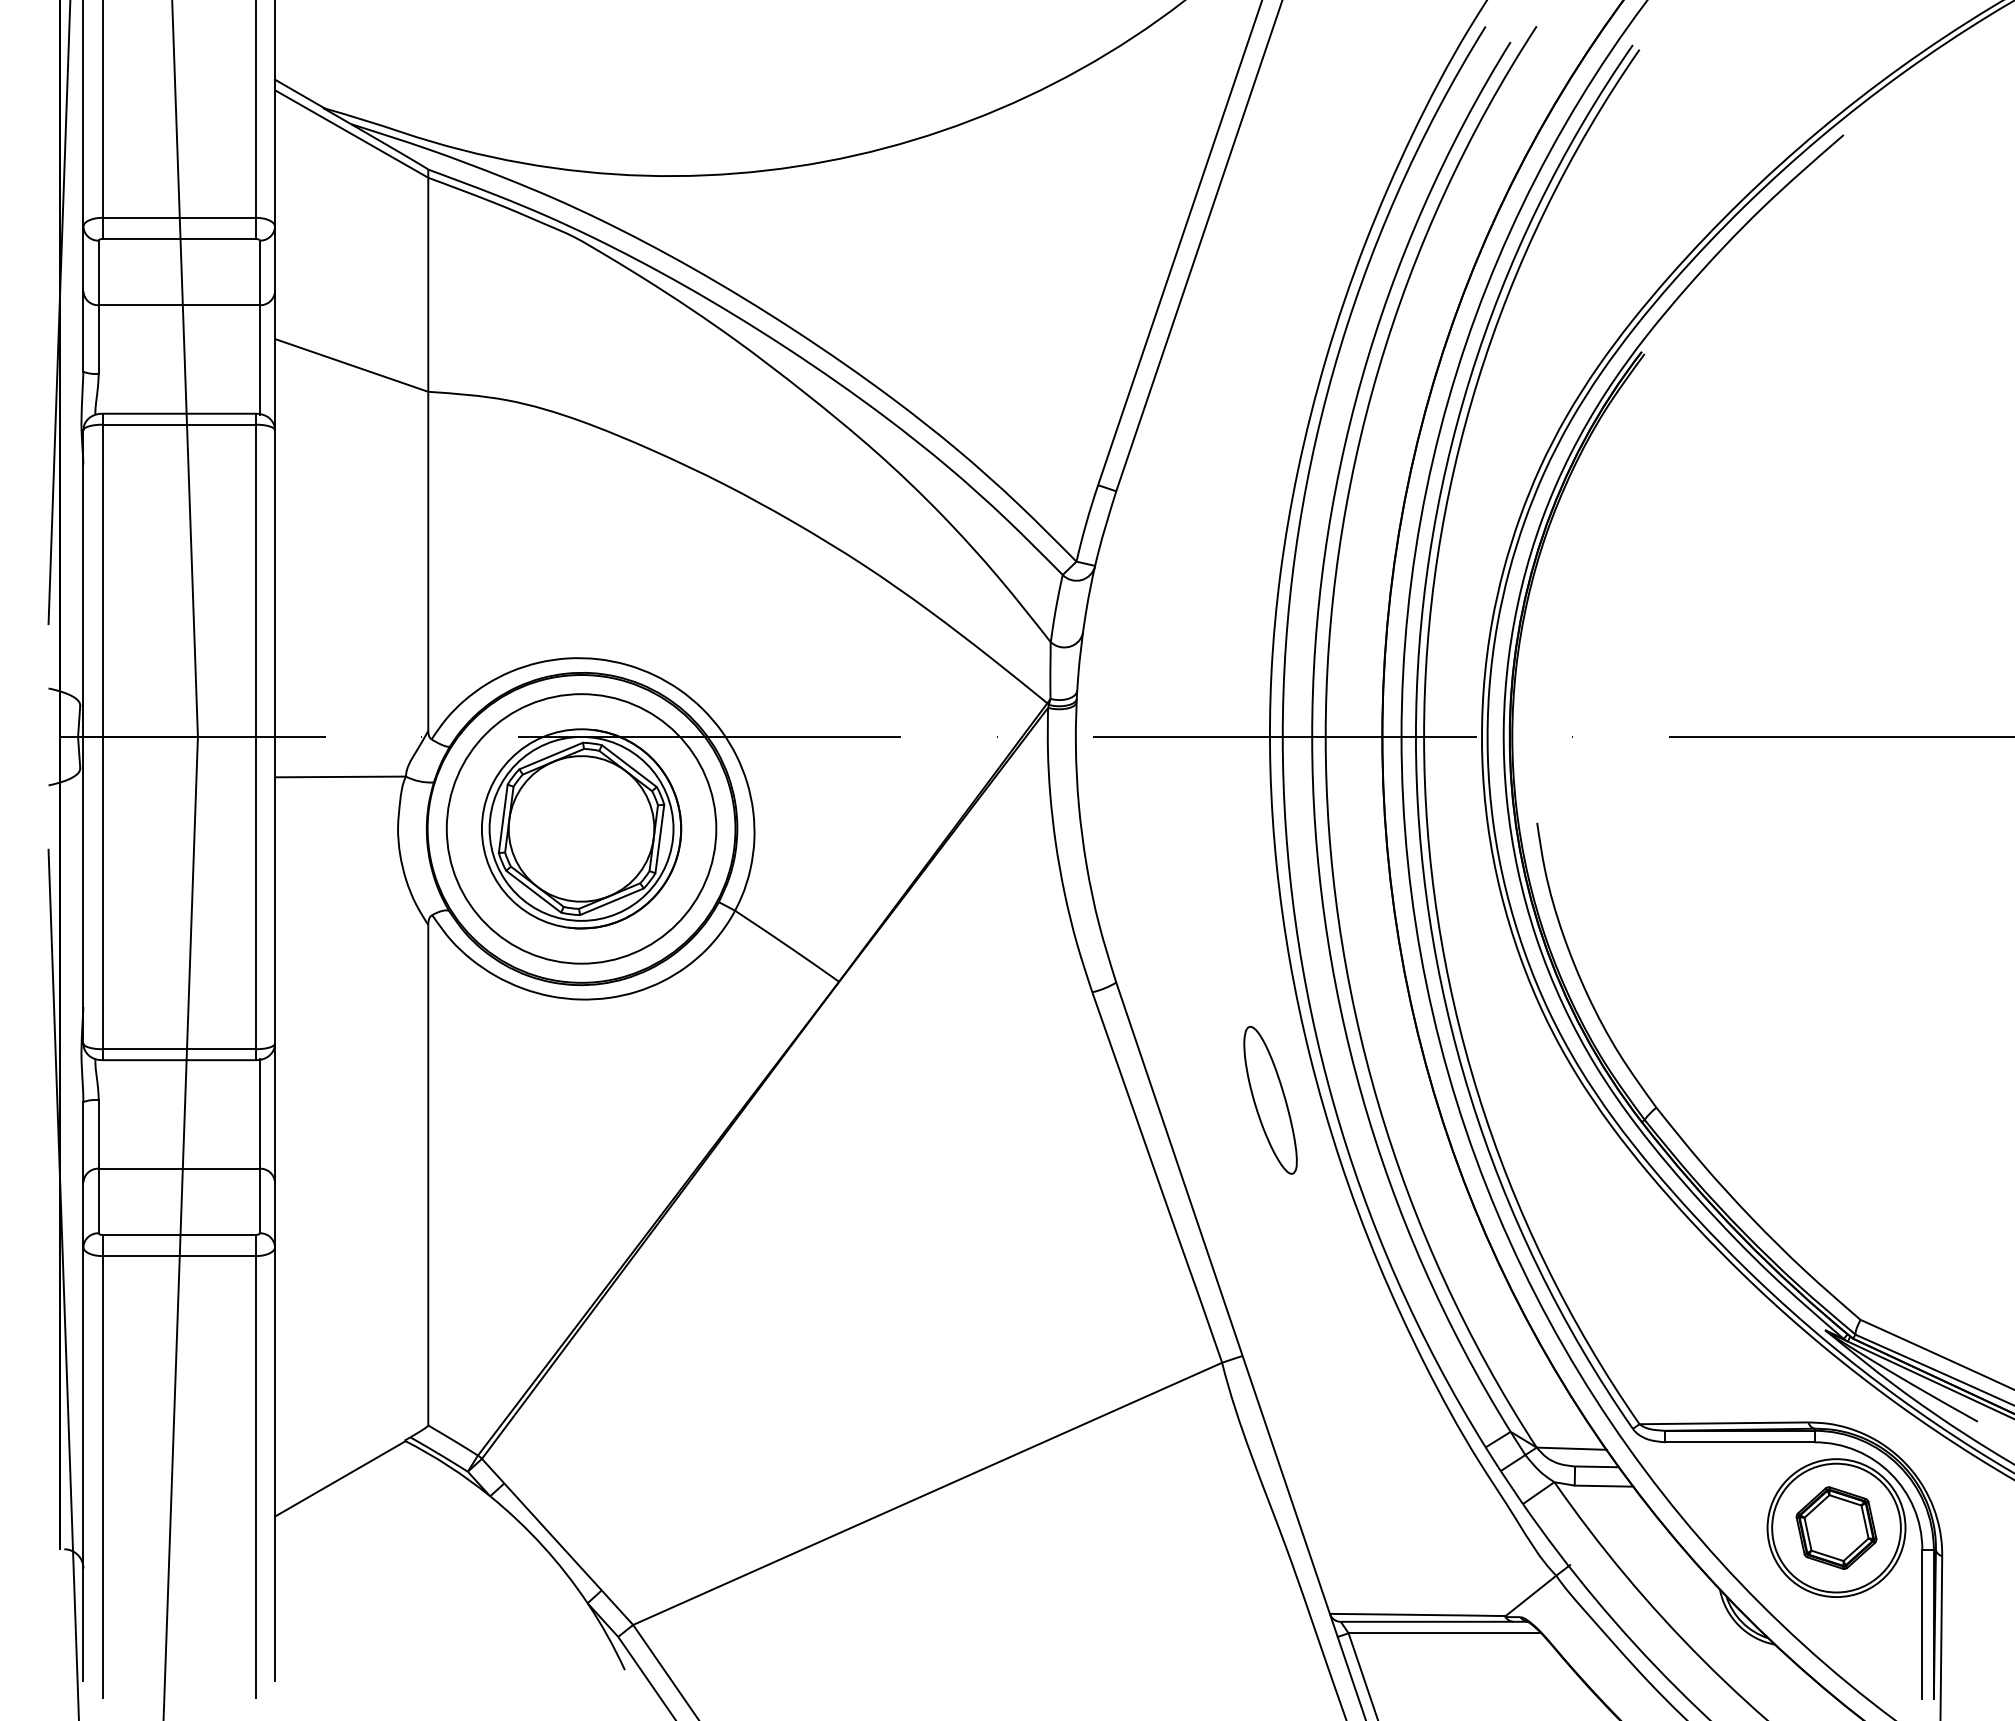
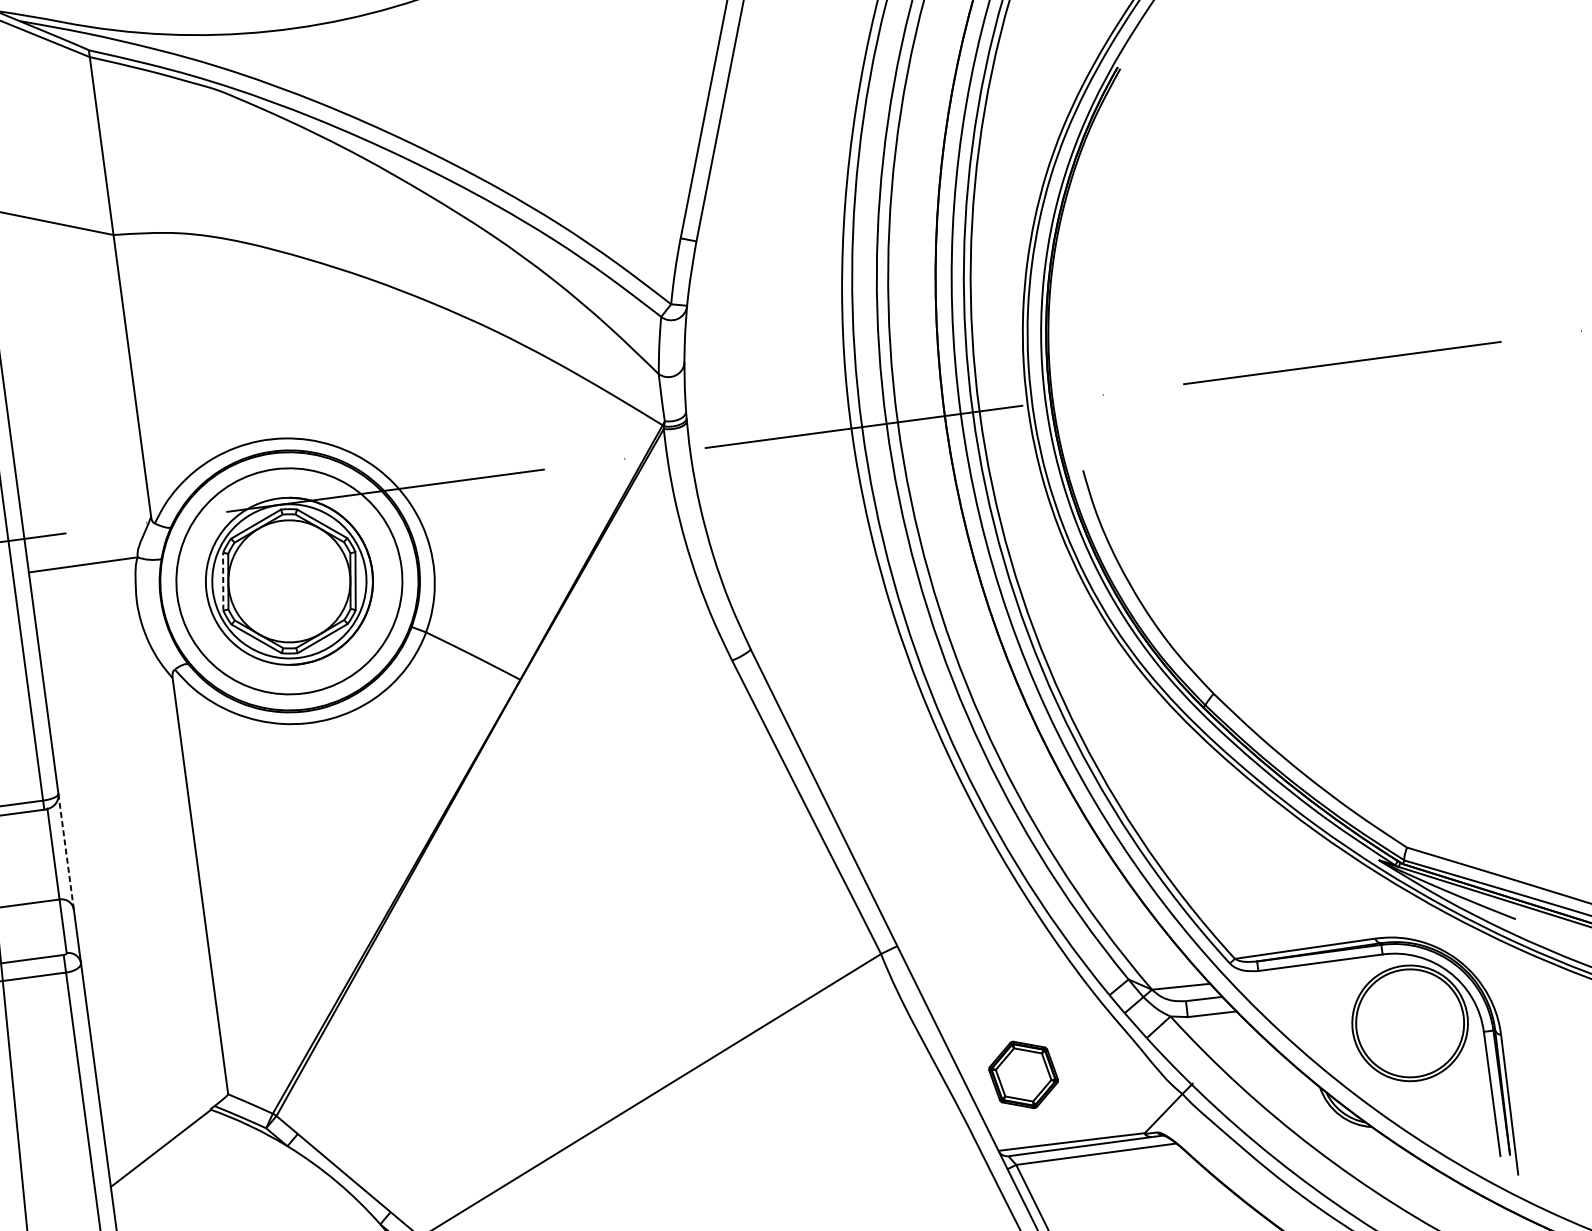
line: (503, 818) -> (223, 581), solid -> dashed
part: (1270, 1099) -> (892, 729), removed
line: (275, 1113) -> (66, 851), solid -> dashed
part: (1836, 1527) -> (1023, 1074), moved

